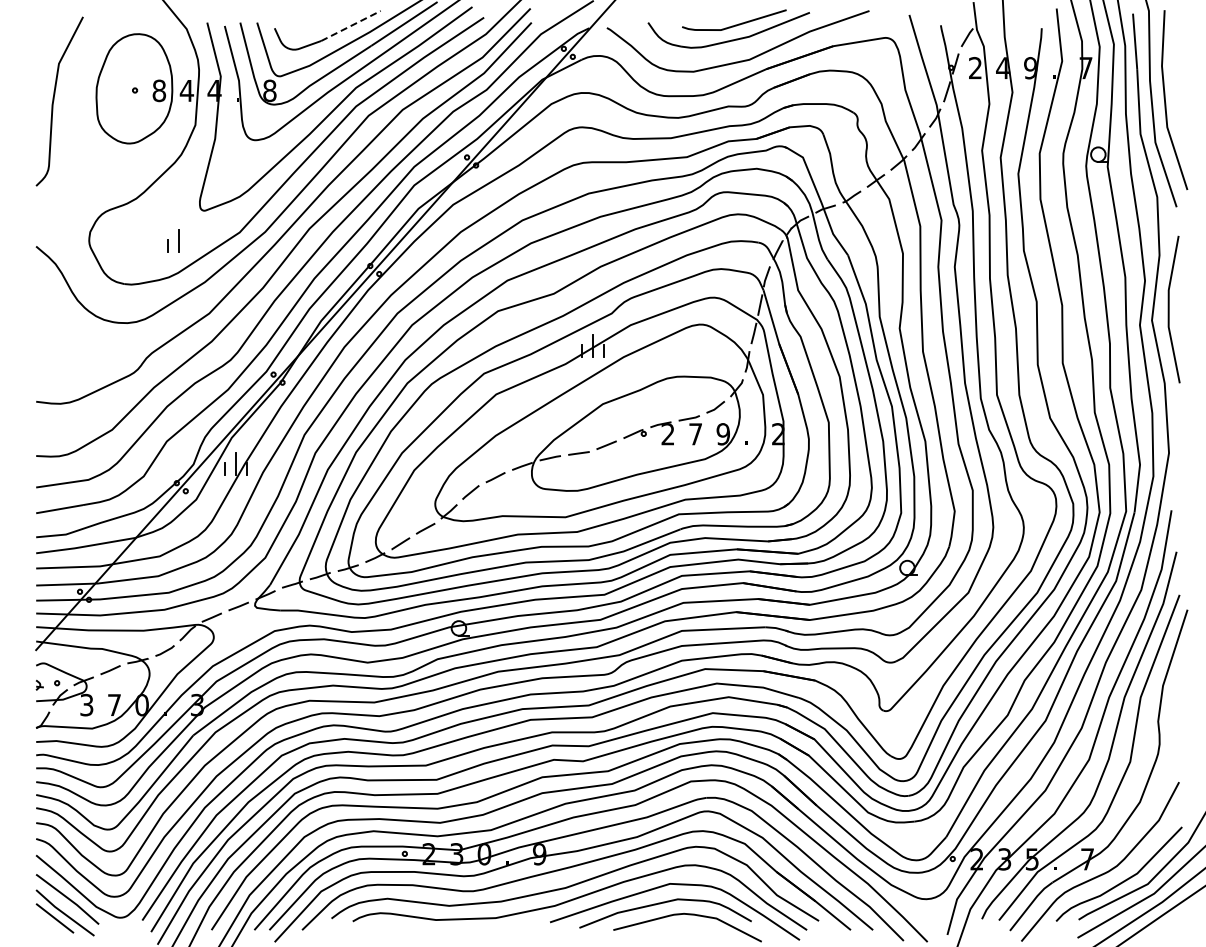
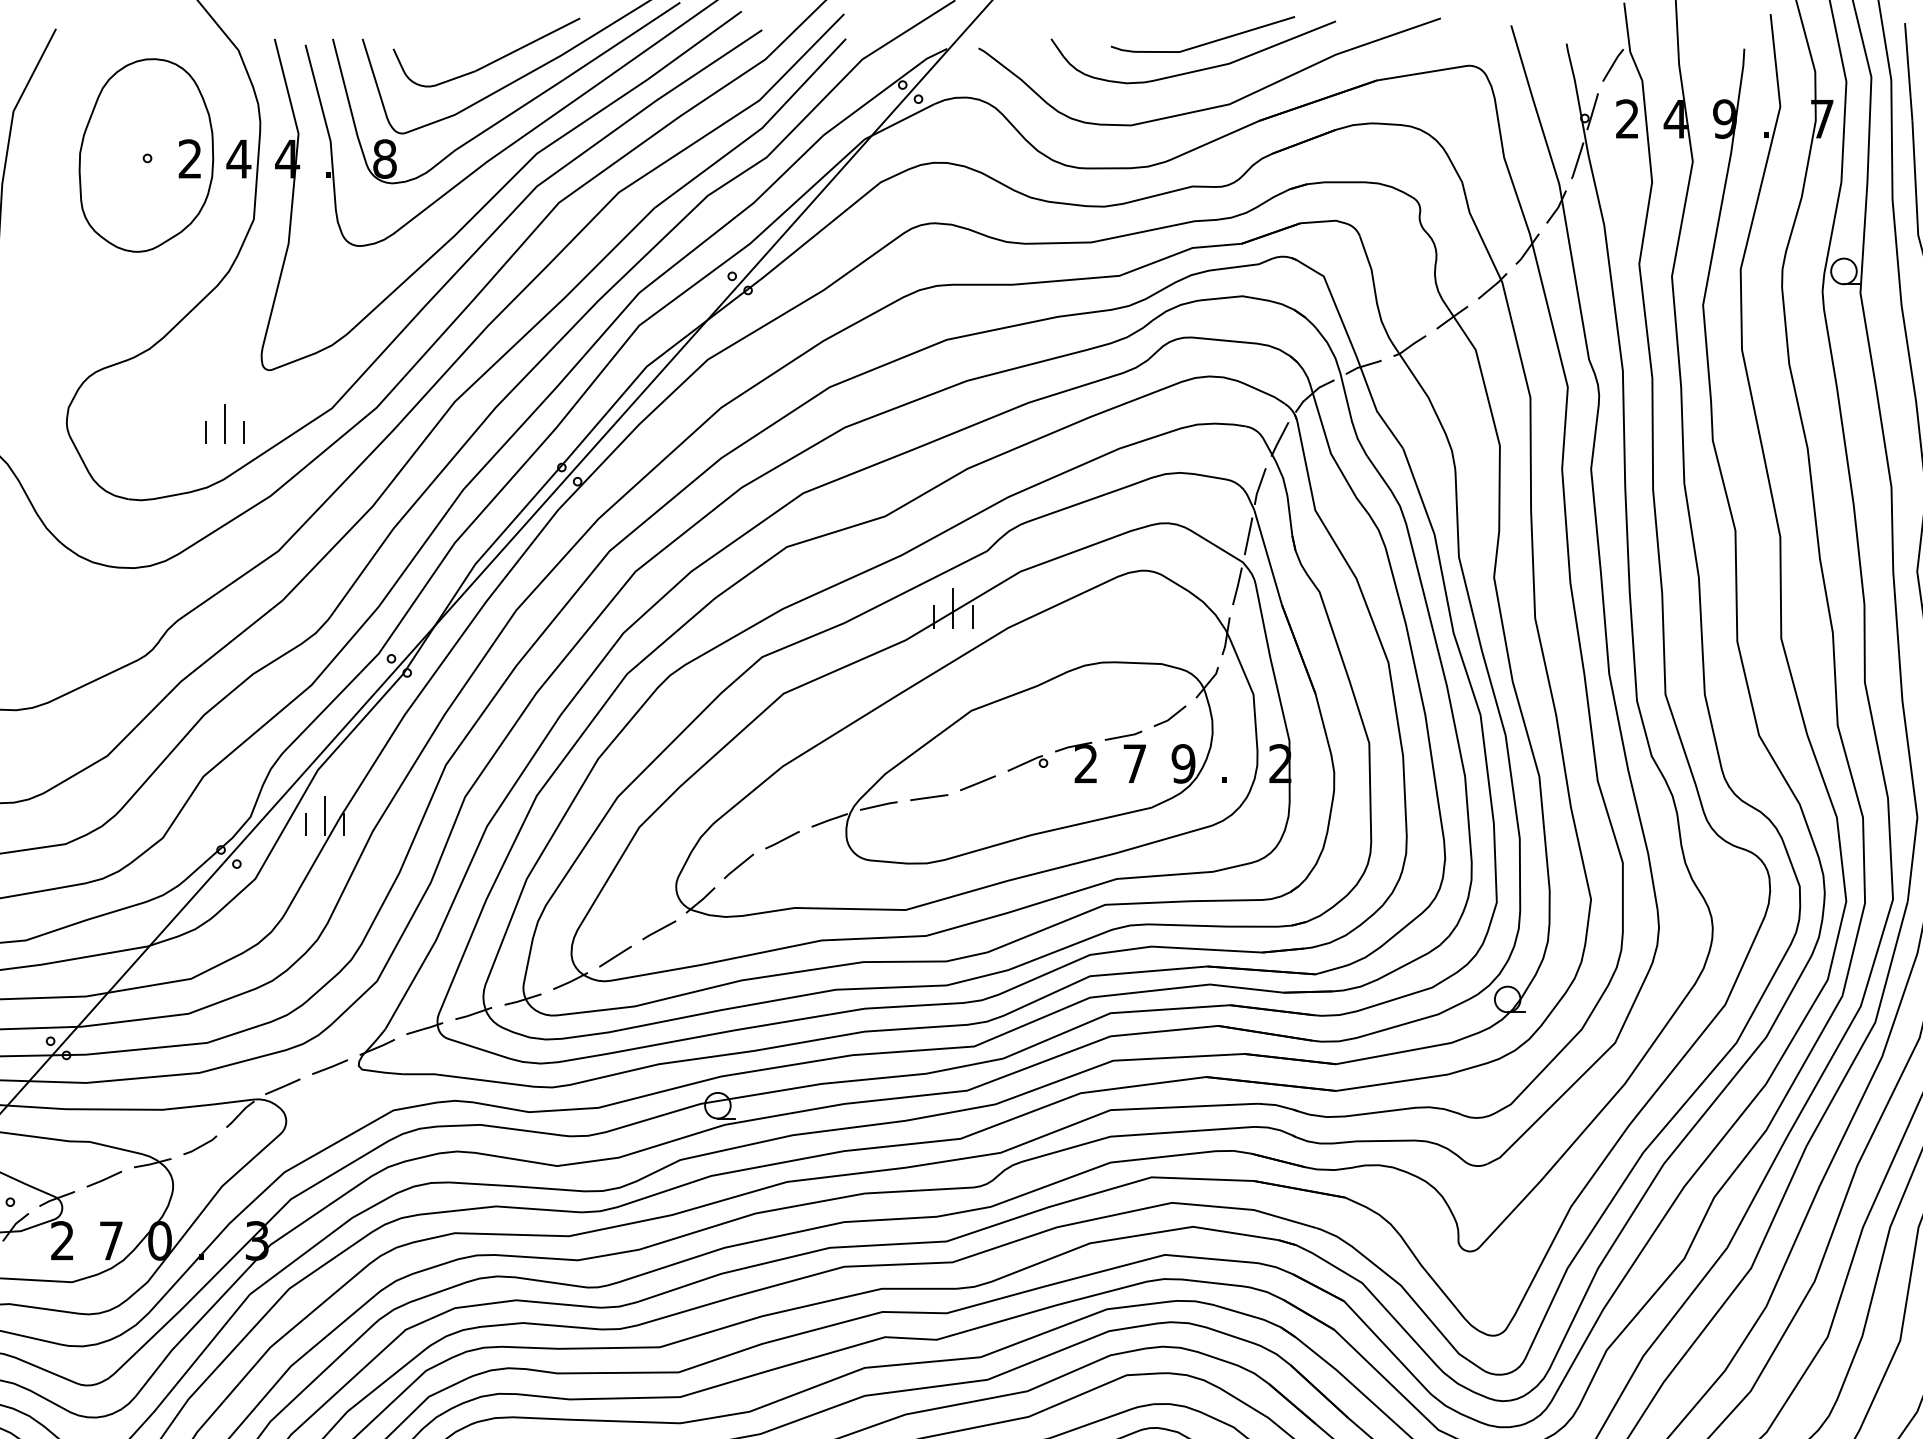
line: (351, 25) -> (528, 43), dashed -> solid
text: (159, 90) -> (190, 158), 8 -> 2
line: (189, 245) -> (243, 431), added
text: (86, 705) -> (62, 1241), 3 -> 2

